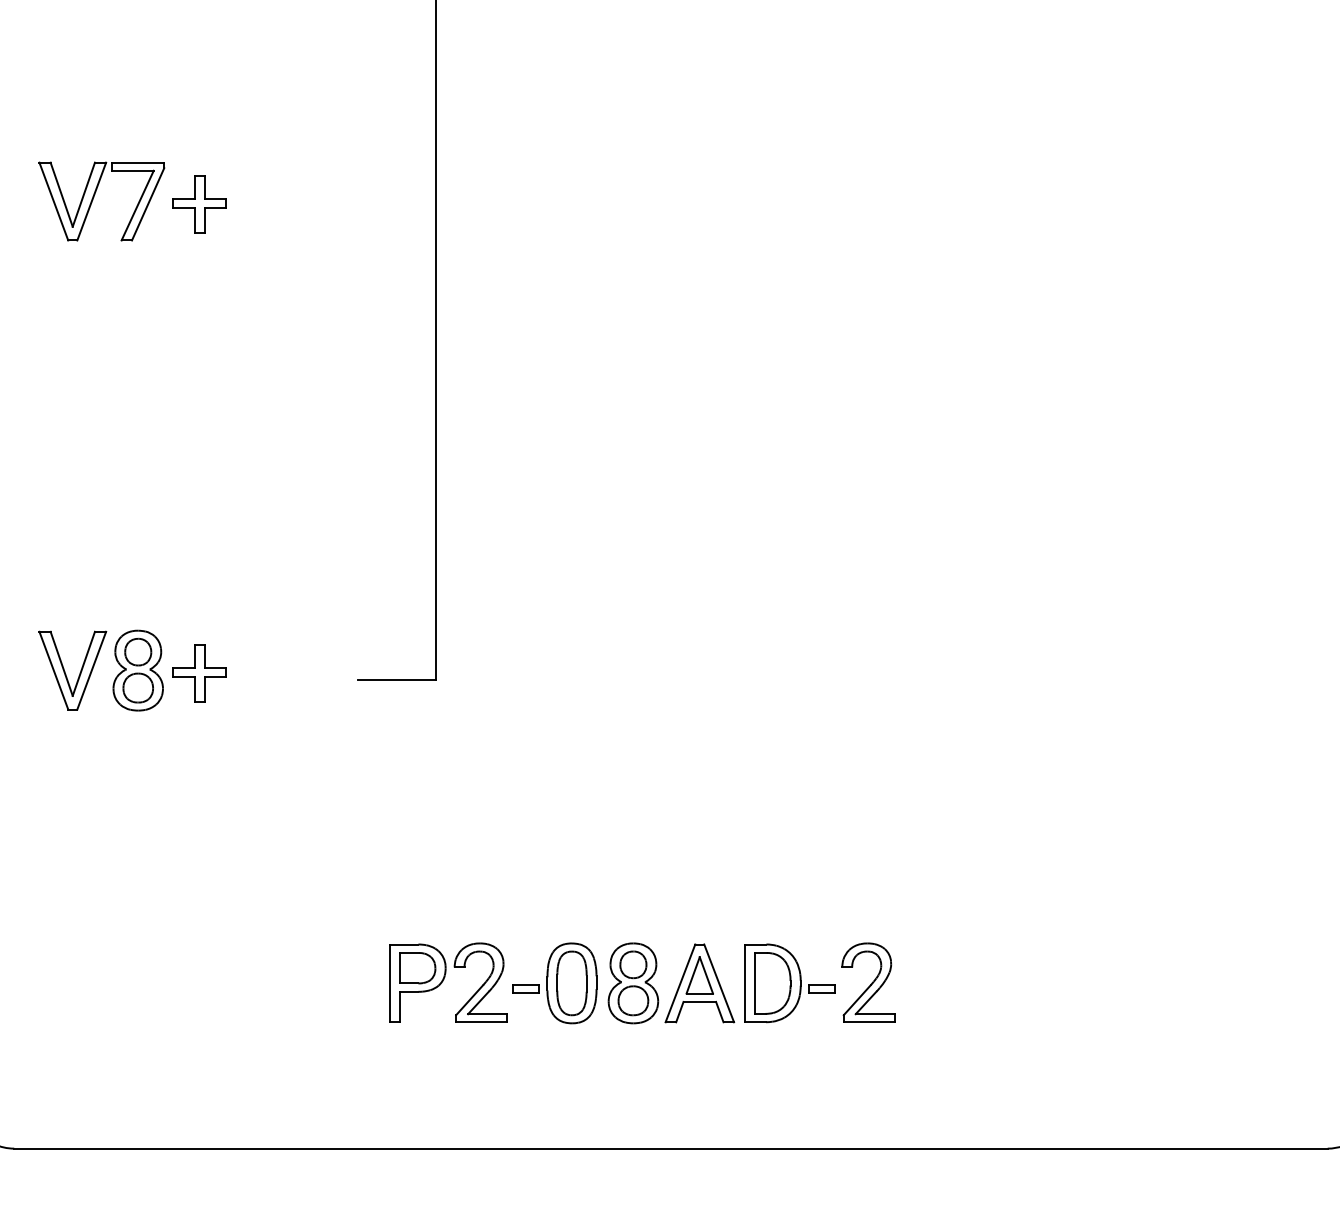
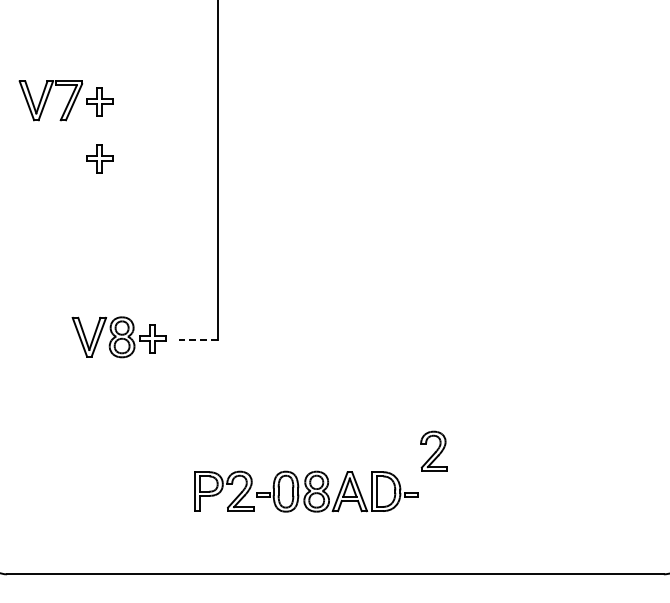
part: (199, 317) -> (99, 158), added
part: (131, 671) -> (118, 337), moved
line: (397, 679) -> (198, 339), solid -> dashed
part: (867, 981) -> (433, 450), moved

